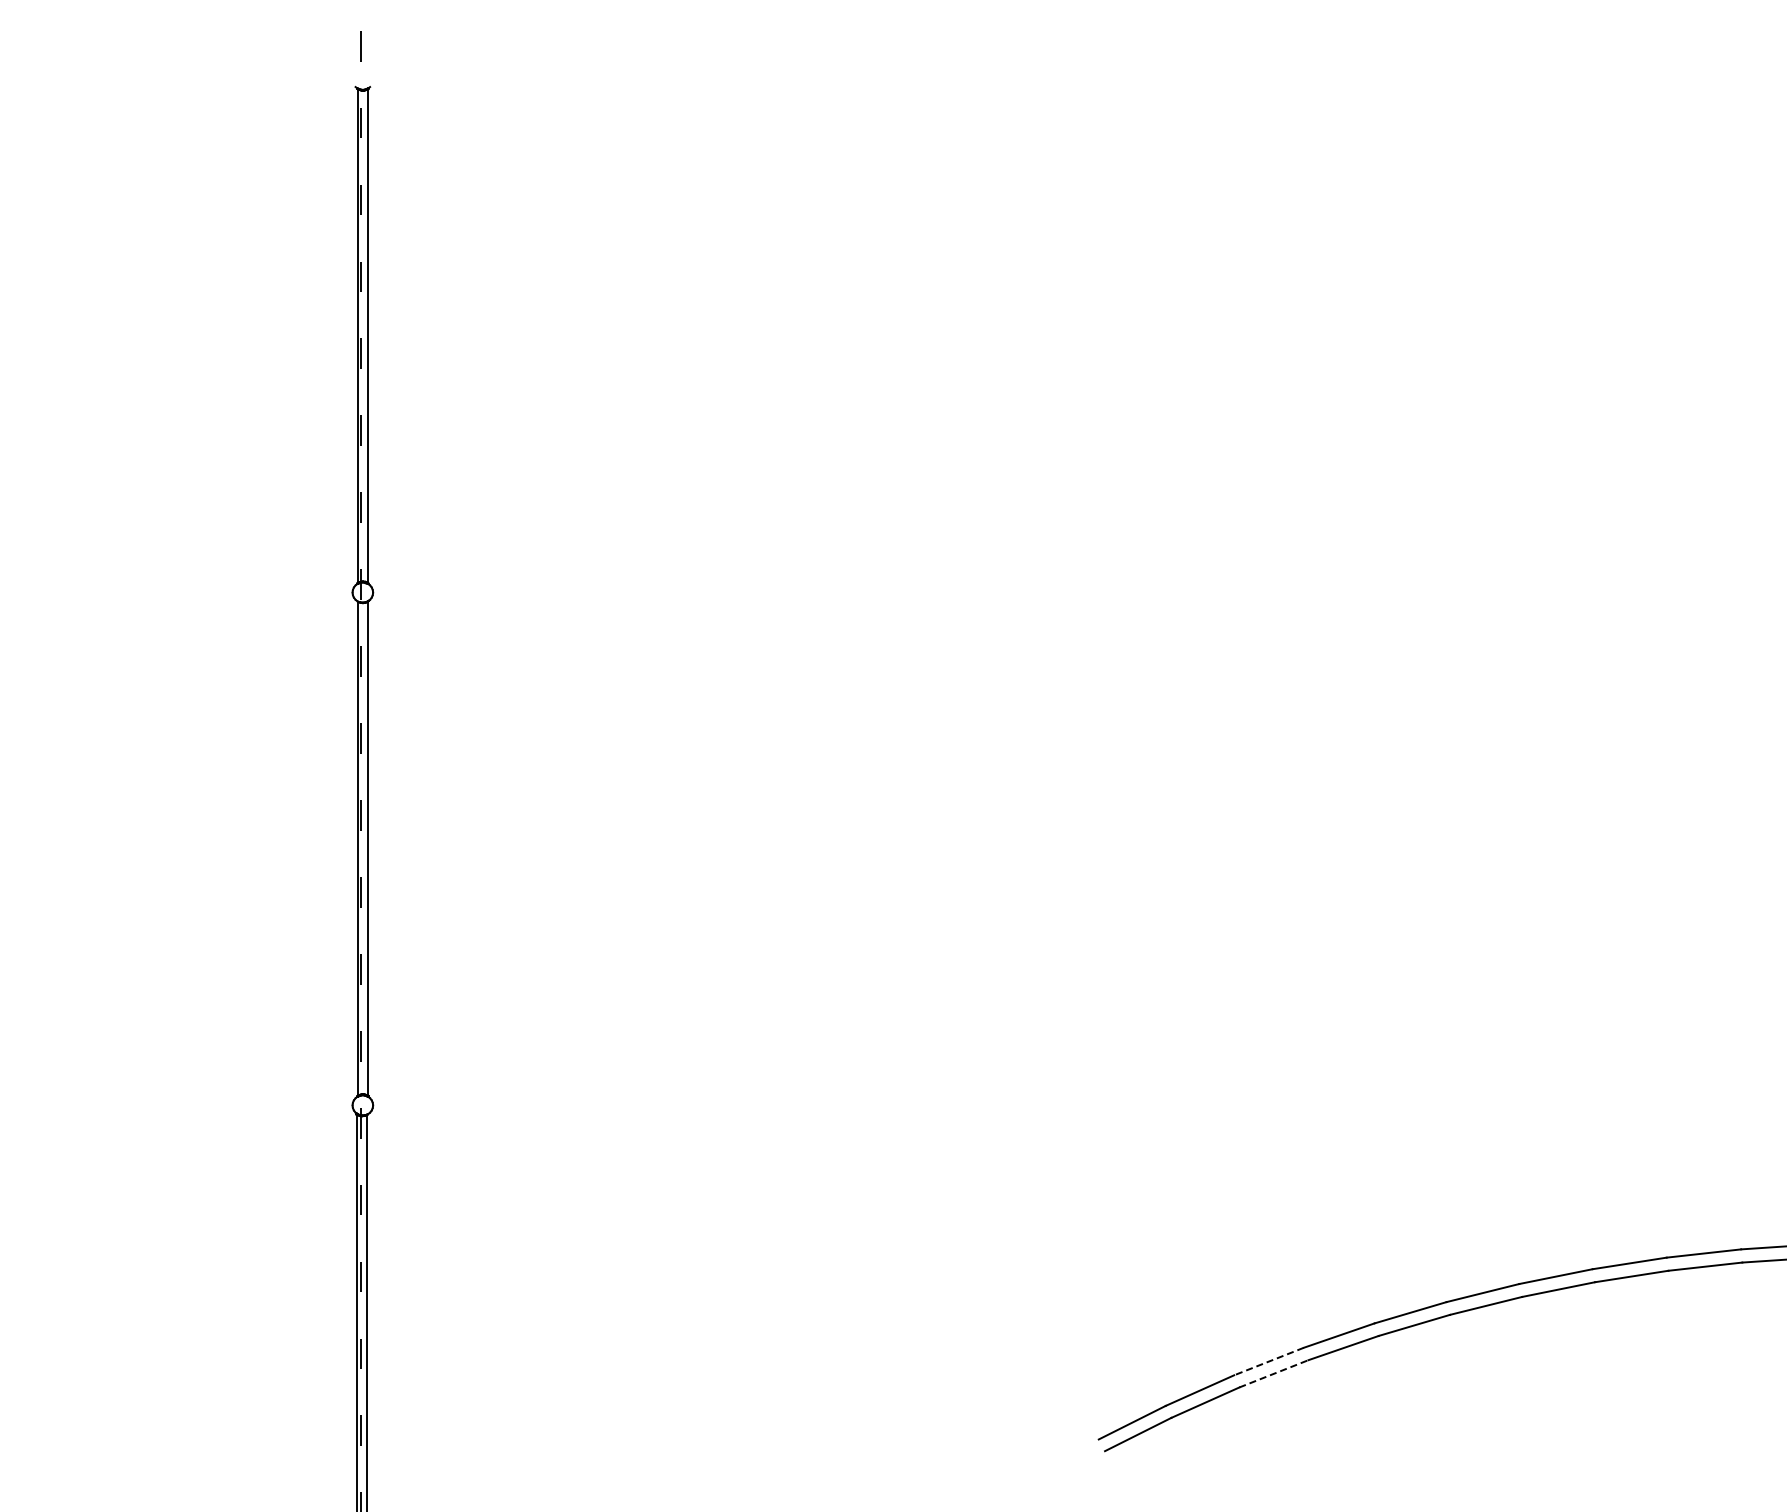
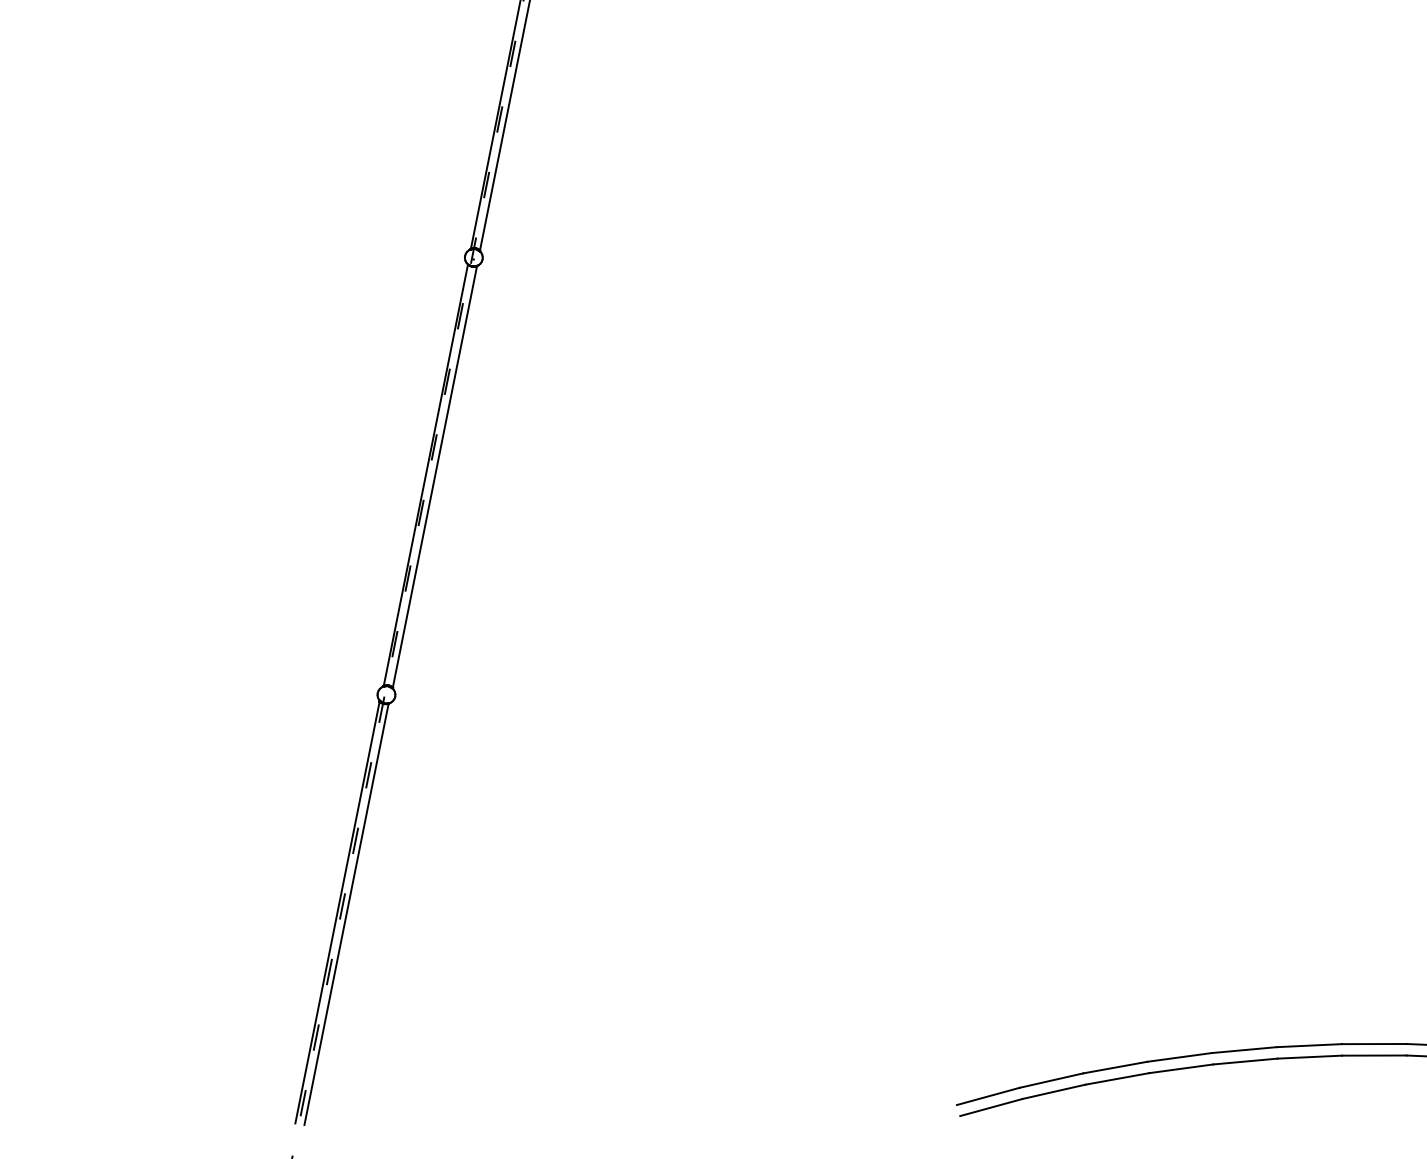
line: (1268, 1361) -> (1114, 1067), dashed -> solid
line: (1274, 1373) -> (1117, 1078), dashed -> solid

